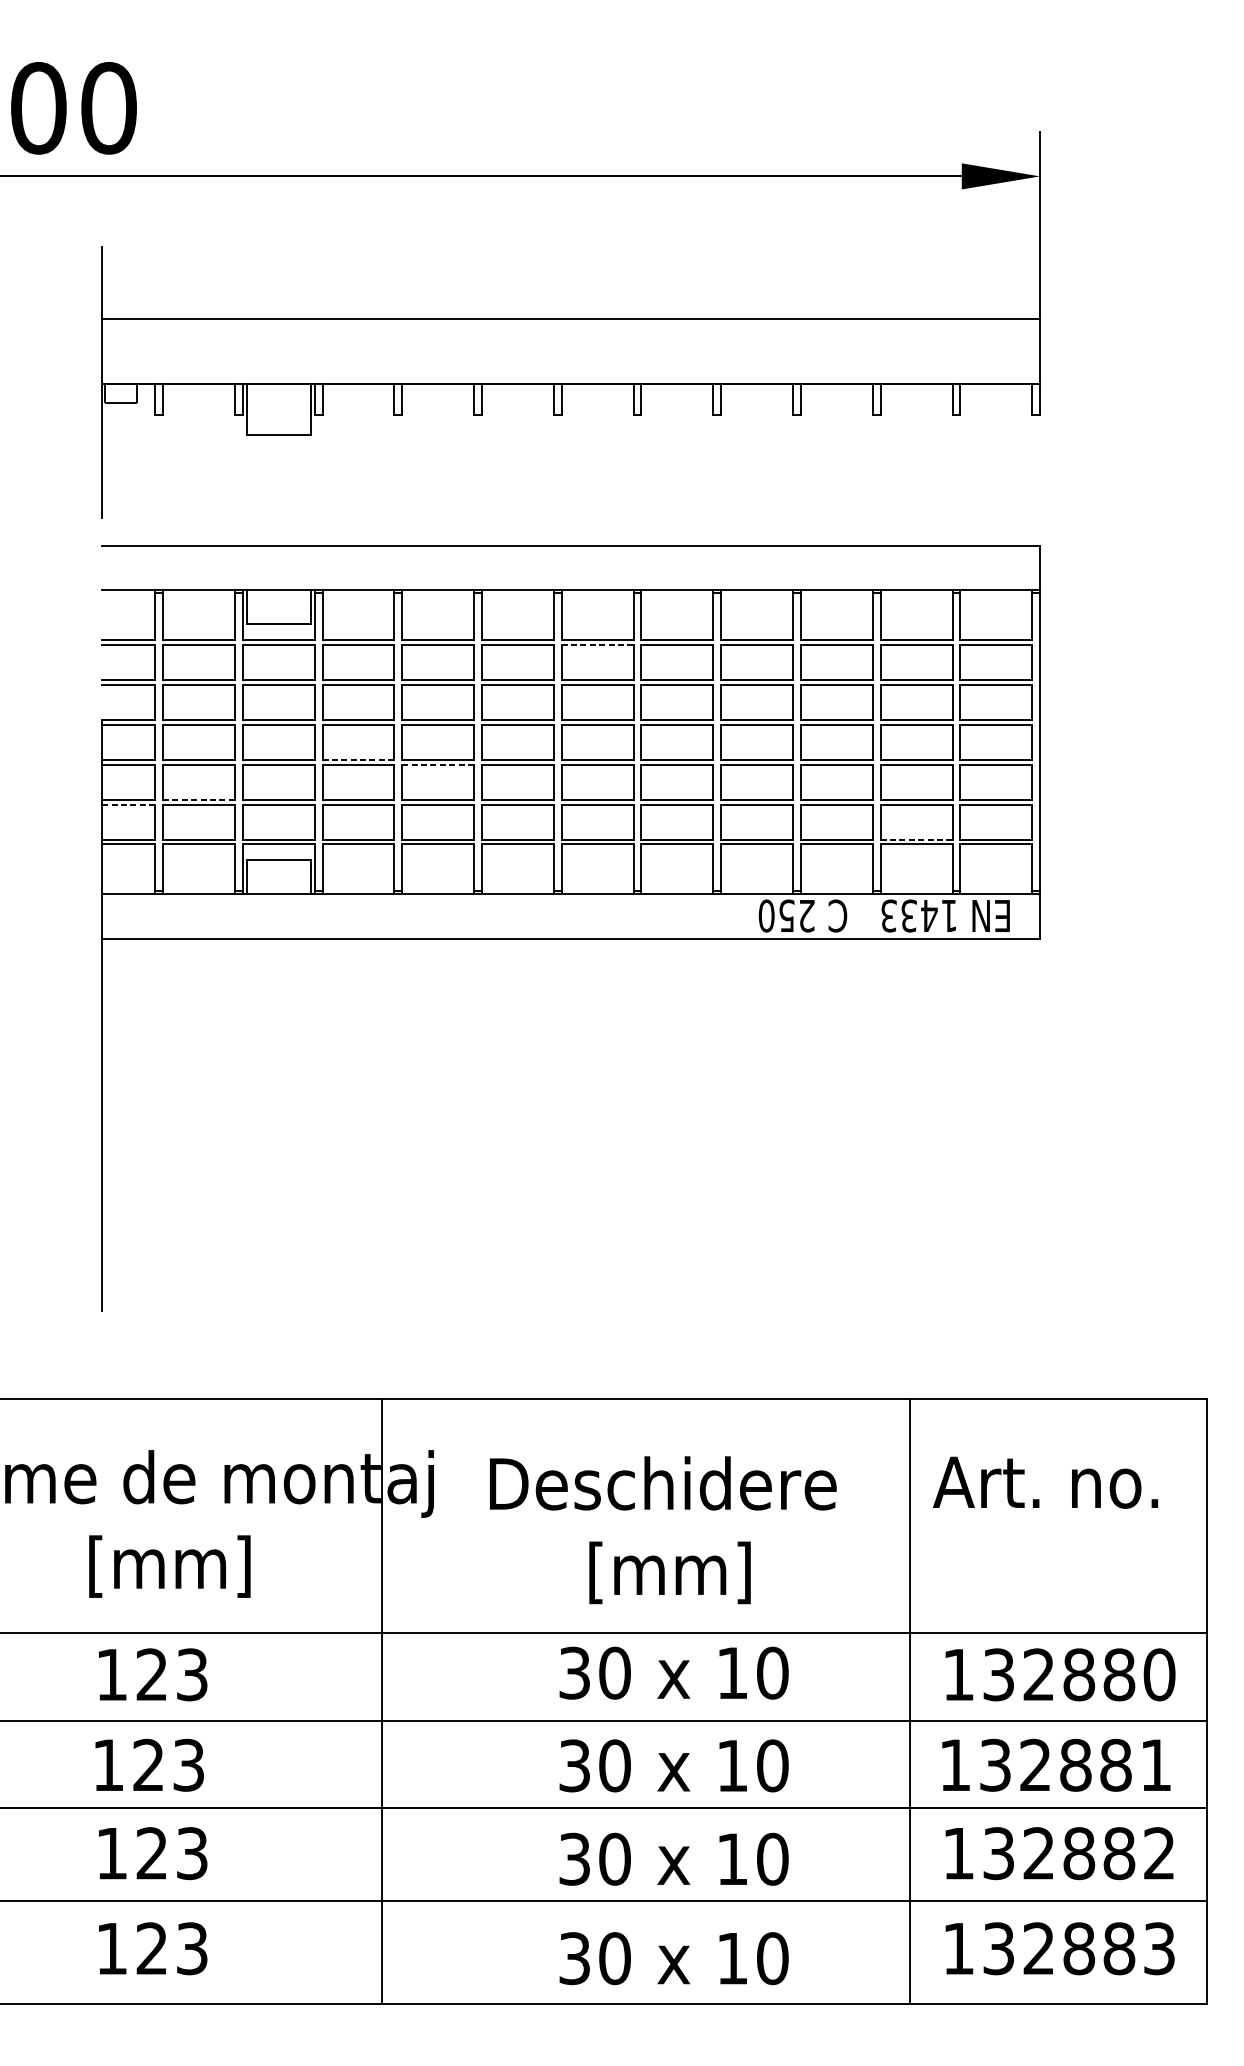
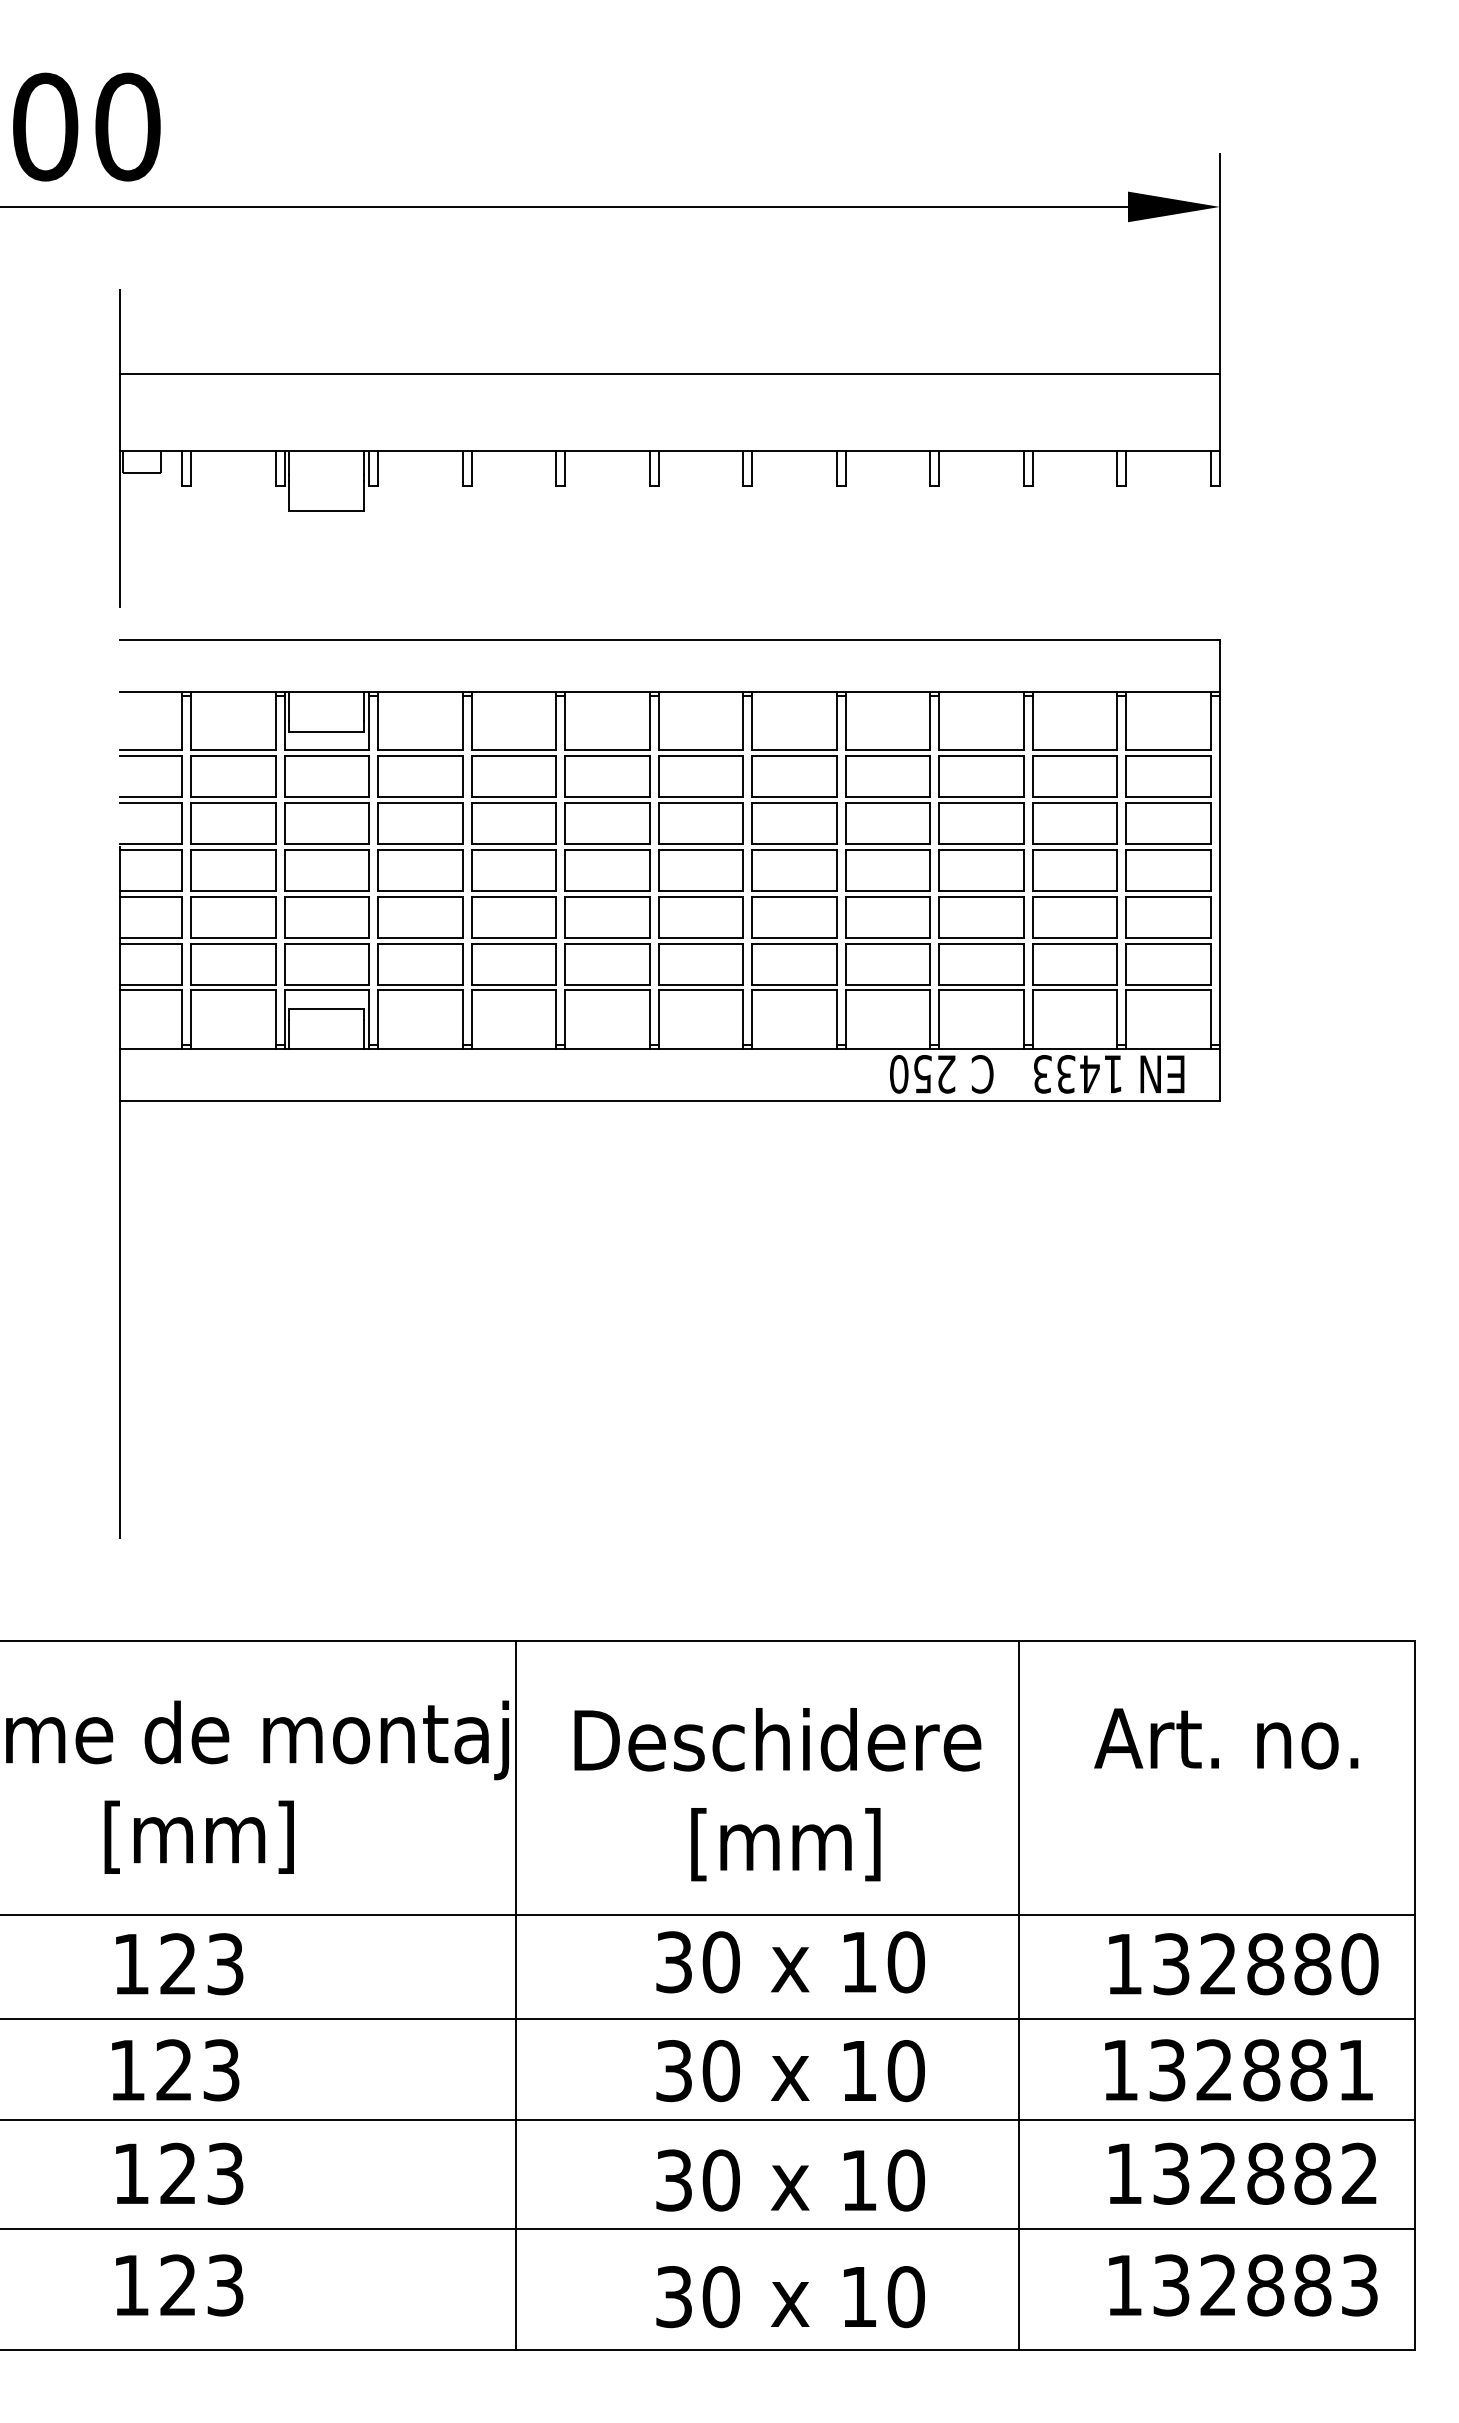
line: (598, 645) -> (701, 756), dashed -> solid
line: (358, 760) -> (420, 891), dashed -> solid
line: (438, 764) -> (514, 896), dashed -> solid
line: (199, 799) -> (233, 937), dashed -> solid
line: (129, 804) -> (151, 943), dashed -> solid
line: (917, 839) -> (1075, 984), dashed -> solid
line: (382, 1701) -> (516, 1995), moved
line: (909, 1701) -> (1018, 1995), moved

